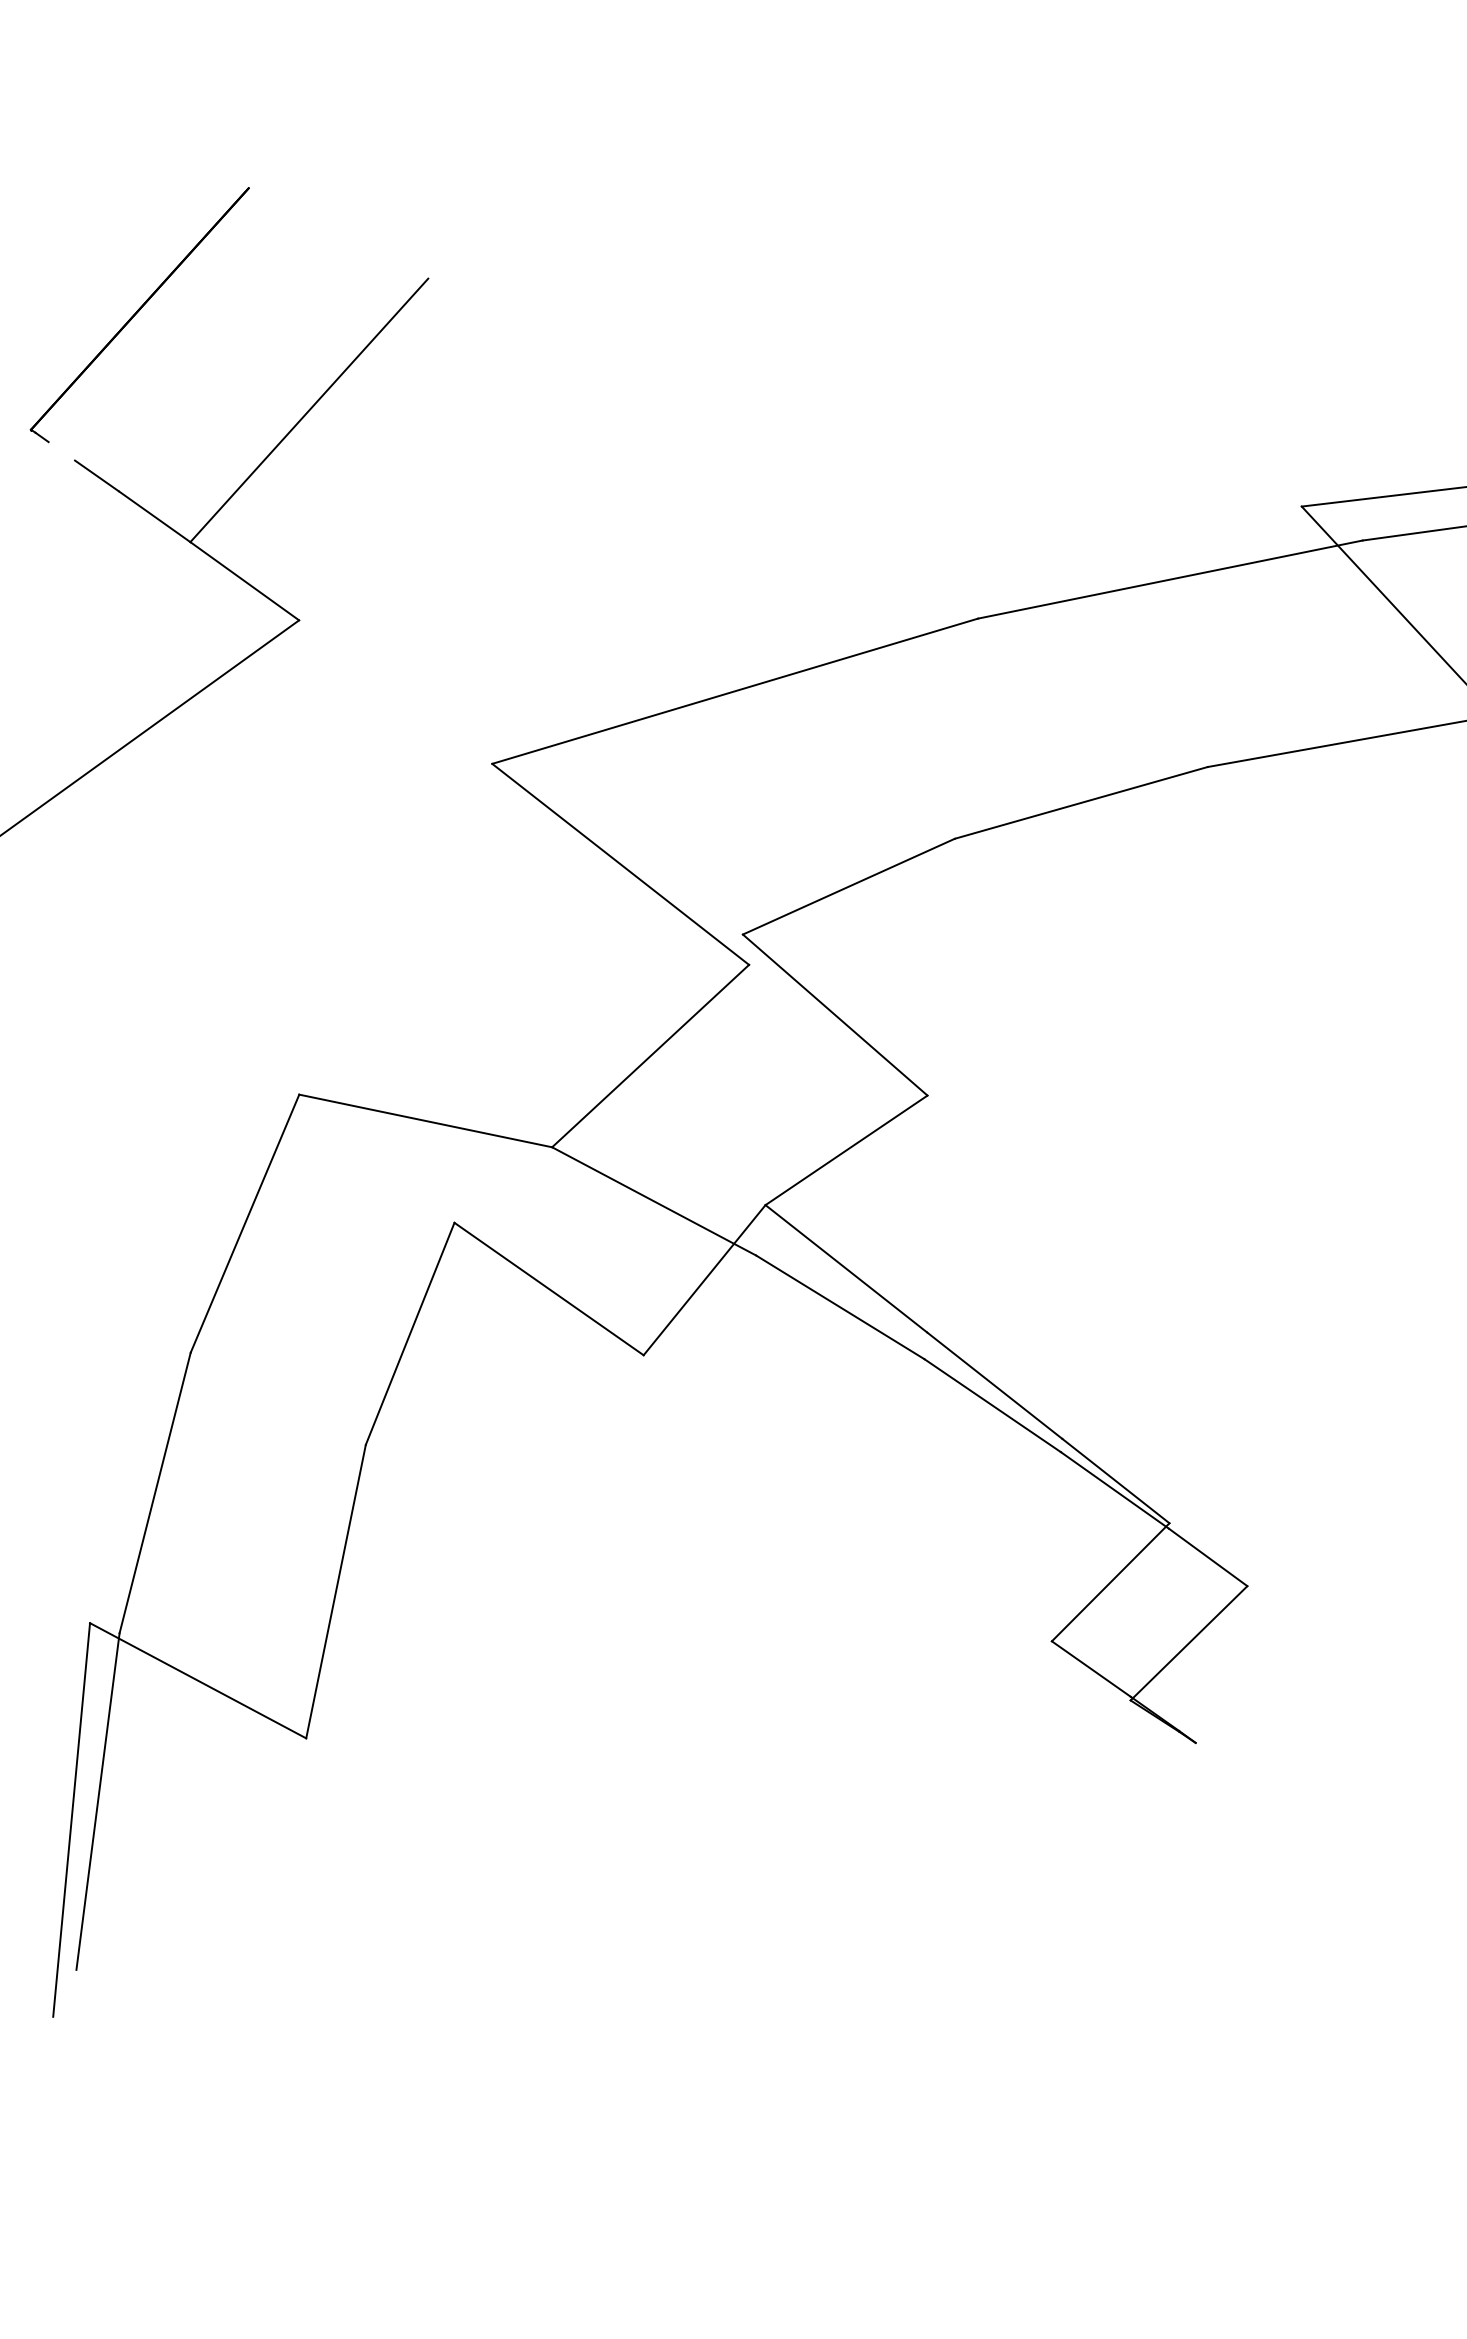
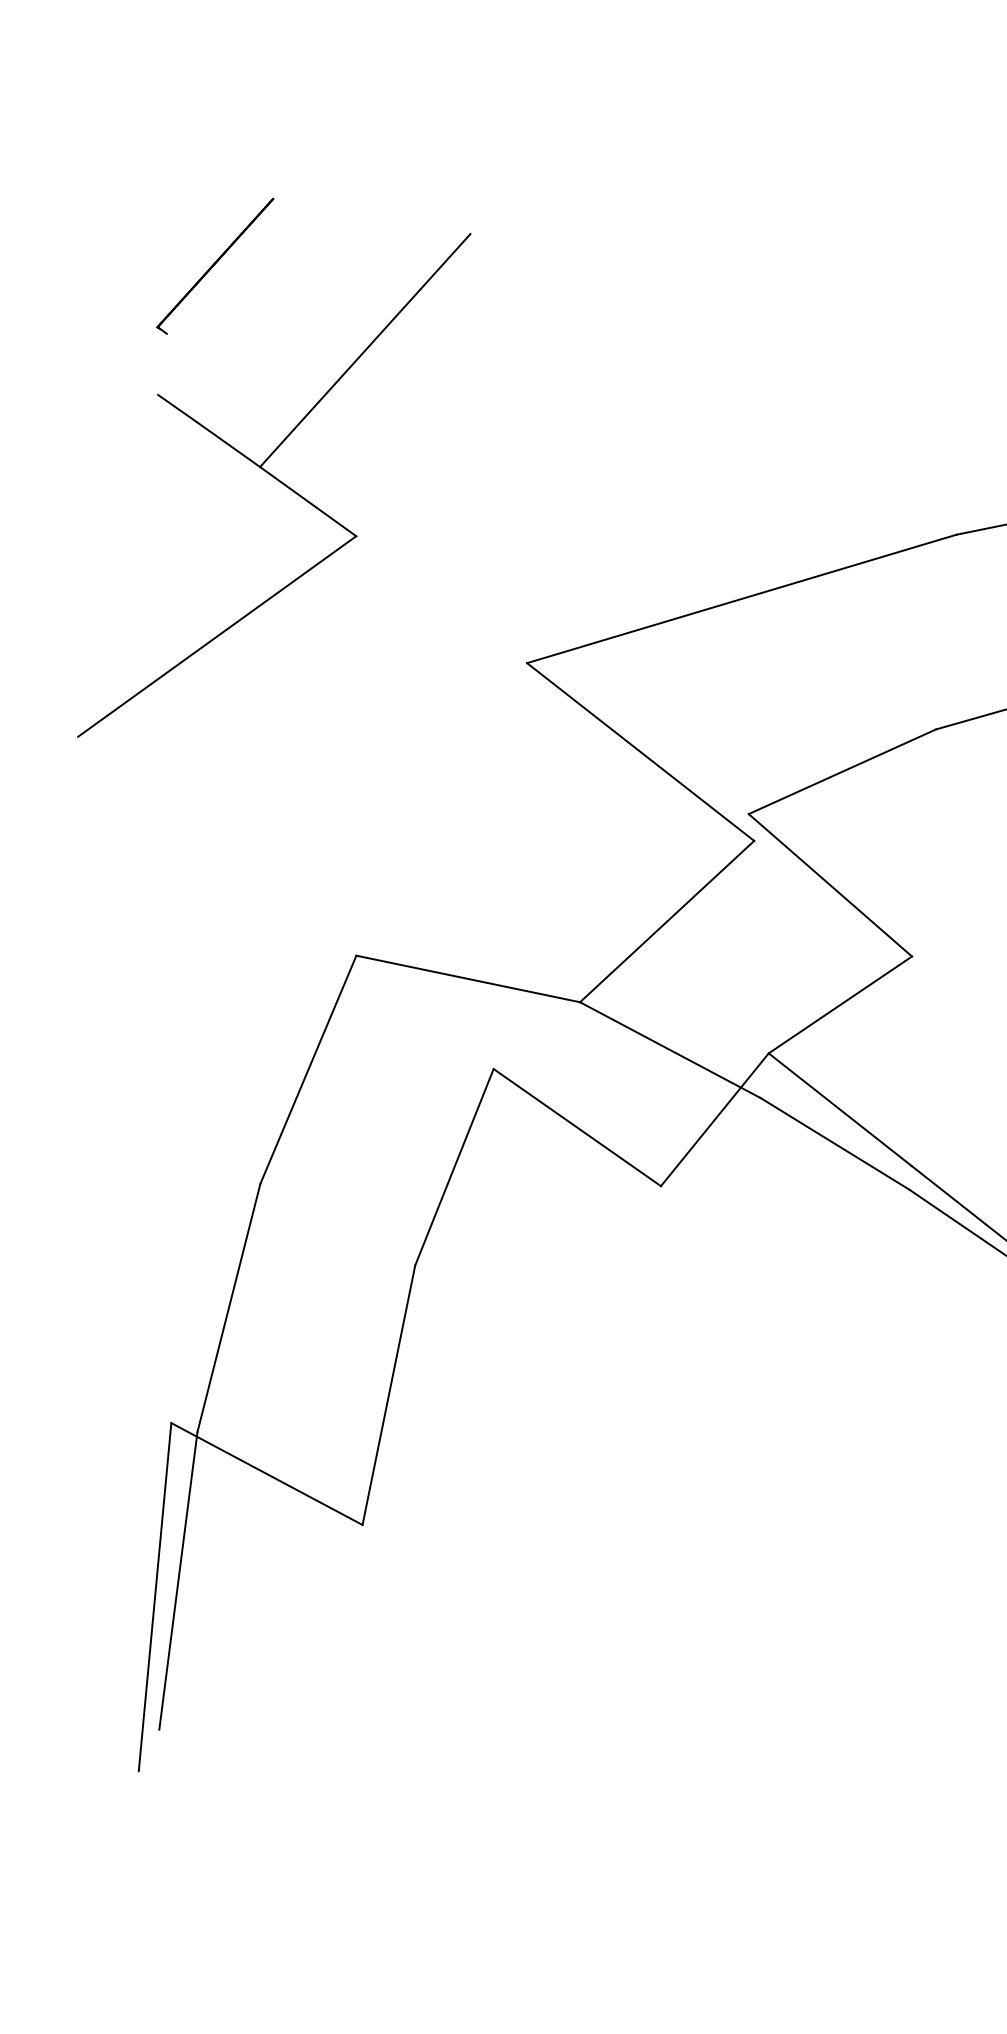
part: (139, 315) -> (215, 266), size x0.6

